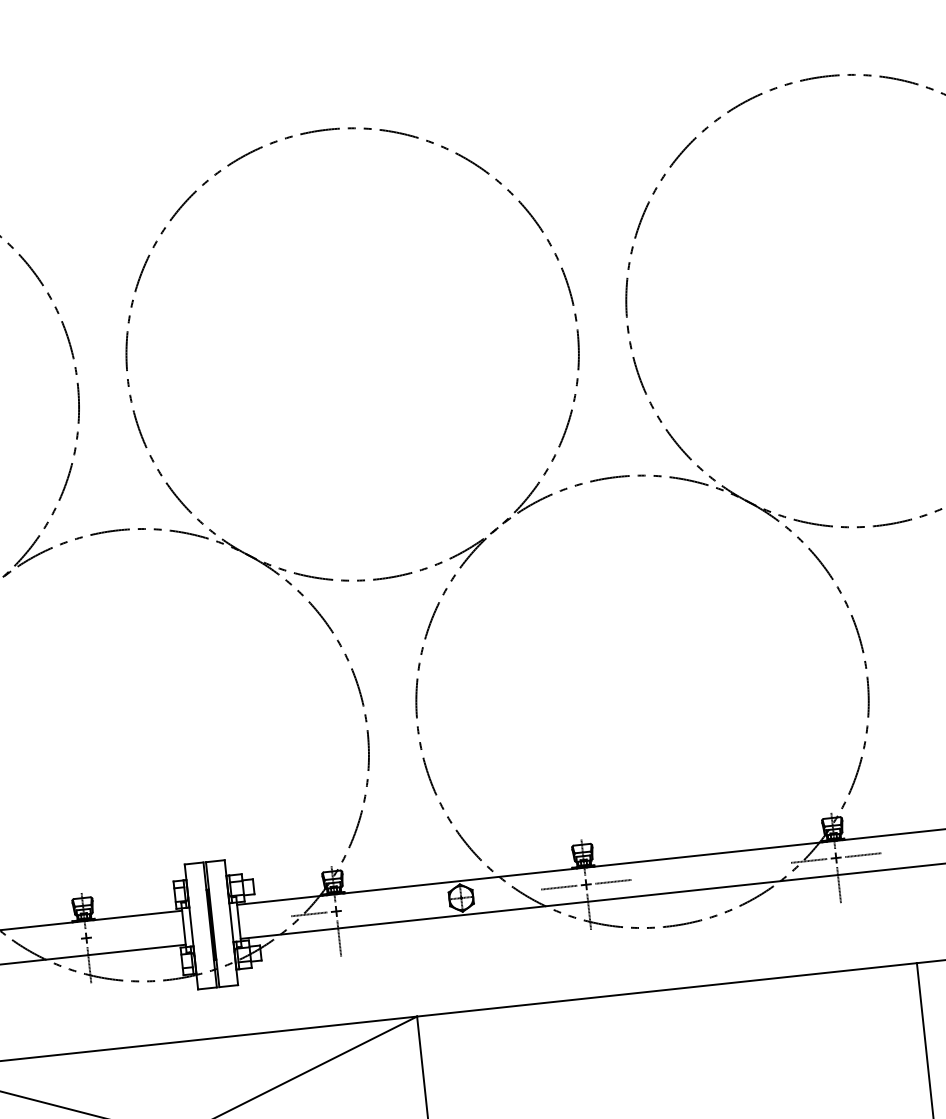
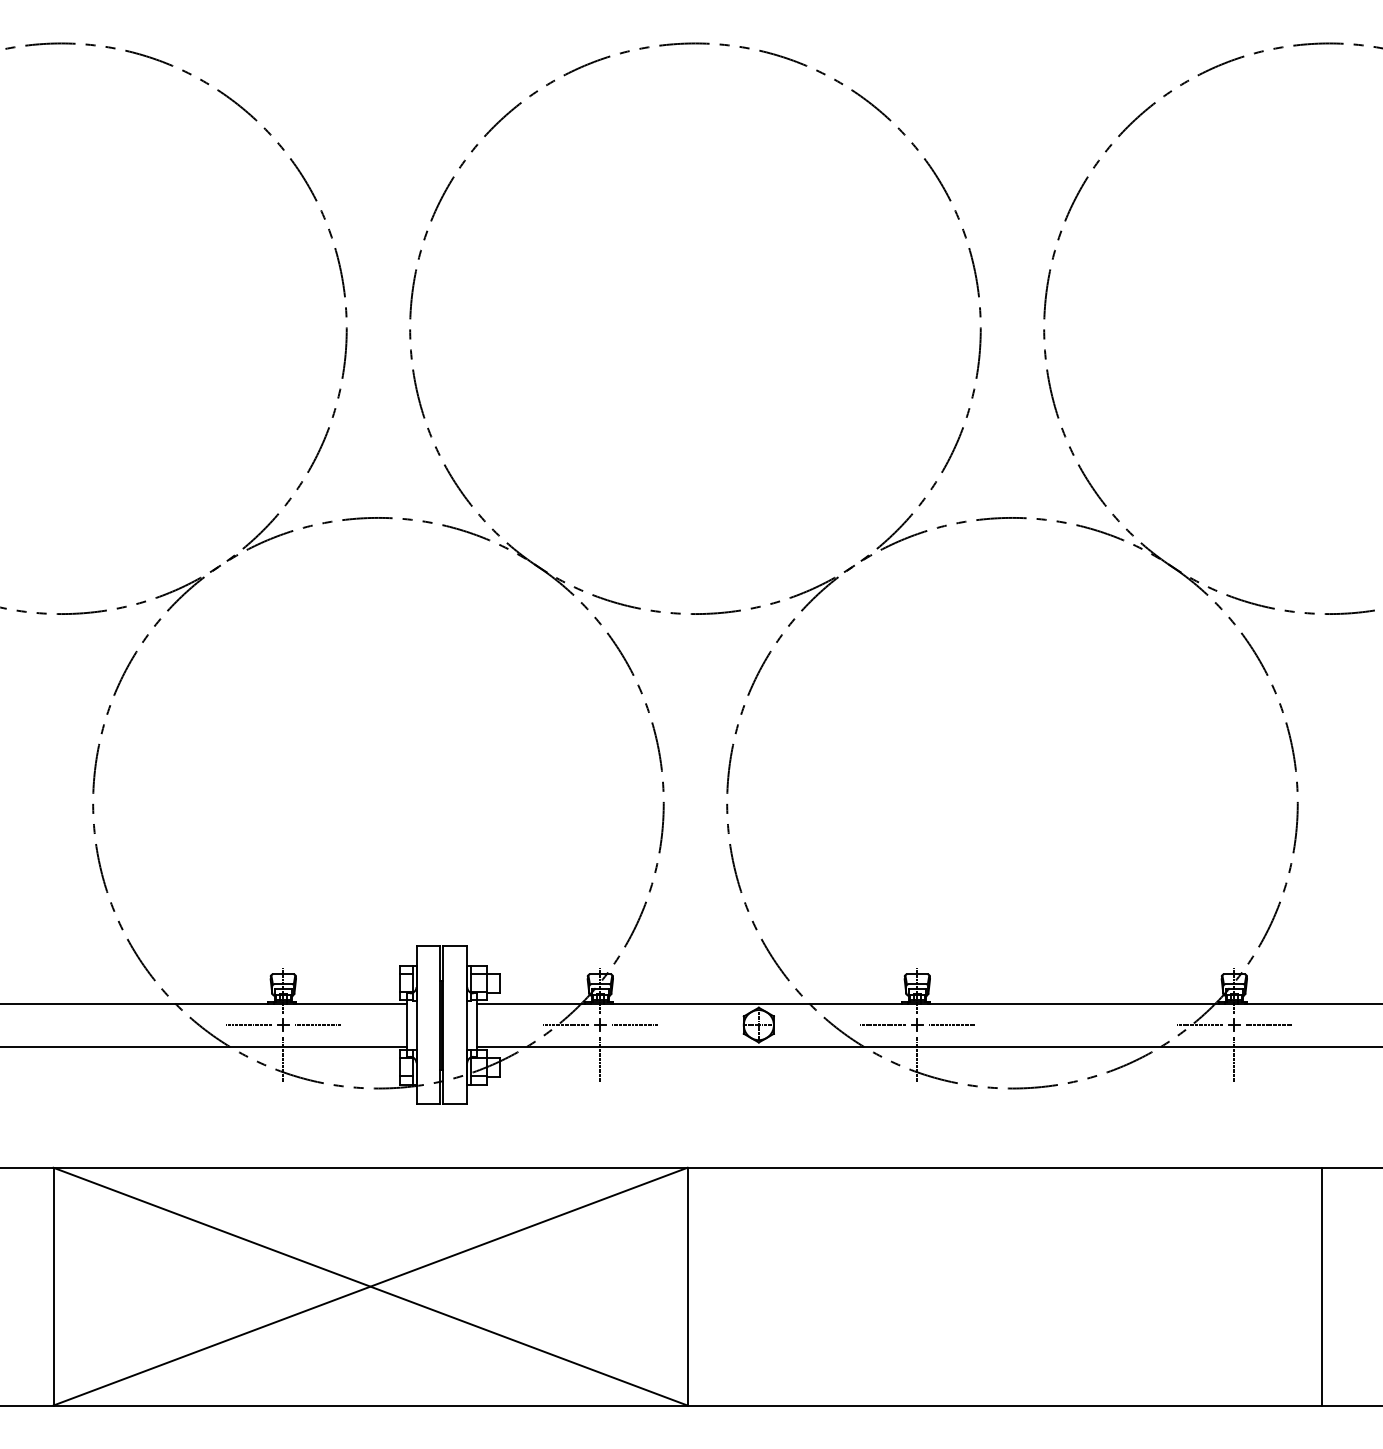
line: (363, 908) -> (634, 1025), added
line: (113, 935) -> (317, 1025), added
line: (59, 941) -> (248, 1025), added

